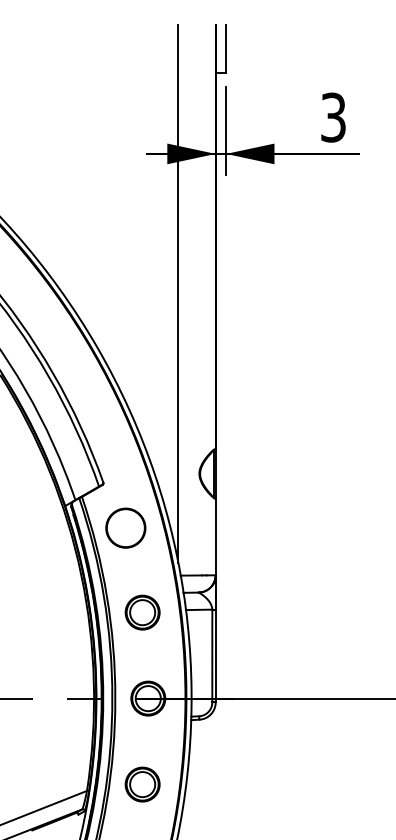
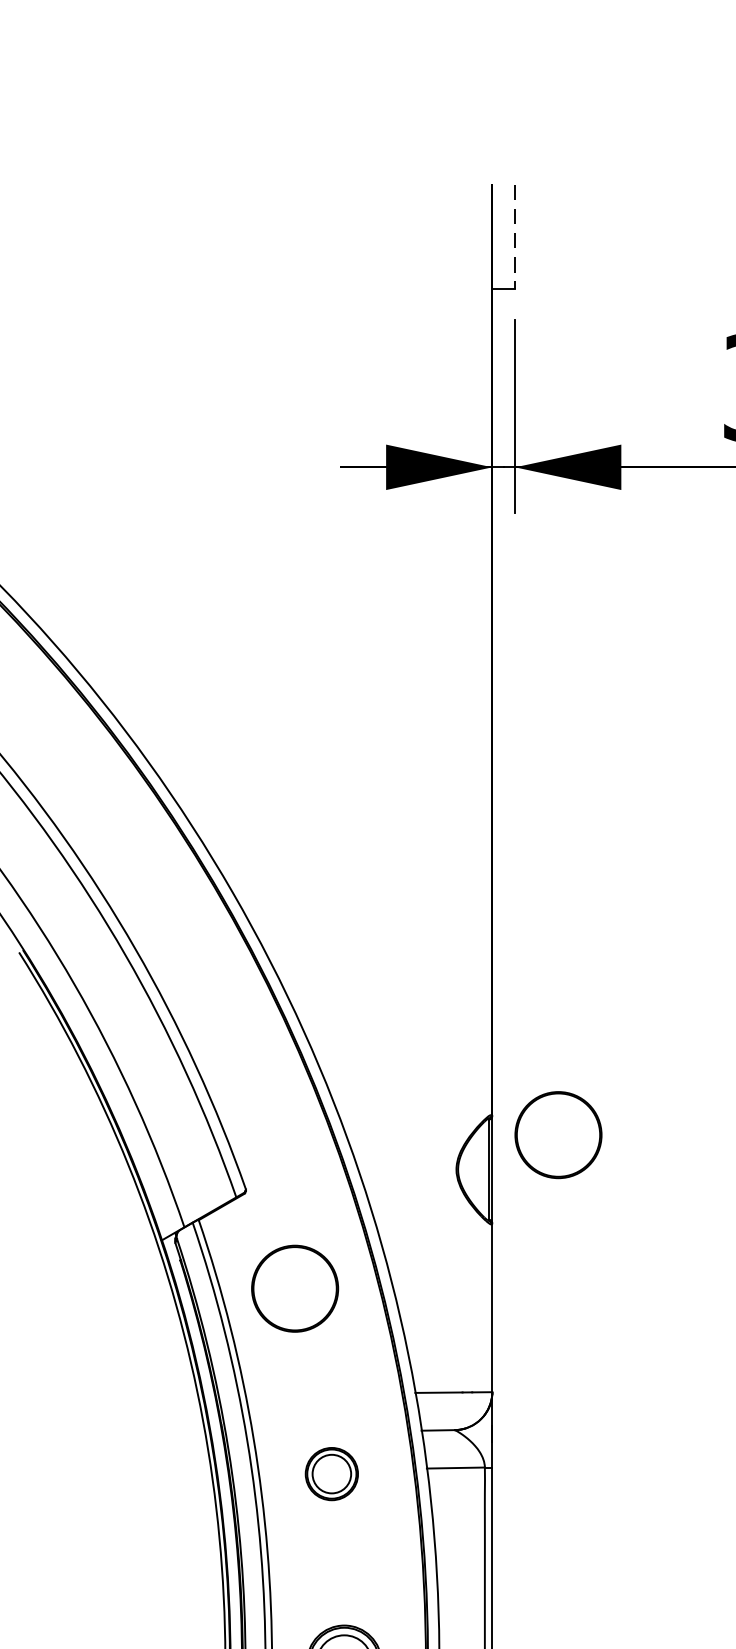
line: (226, 49) -> (516, 238), solid -> dashed
line: (178, 293) -> (410, 773), removed
circle: (245, 457) -> (557, 1133), added
part: (142, 612) -> (331, 1473), size x0.7

